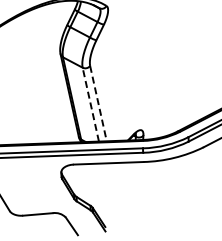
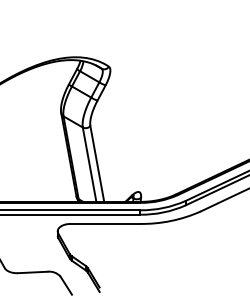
line: (98, 103) -> (97, 163), dashed -> solid
line: (90, 104) -> (89, 164), dashed -> solid

